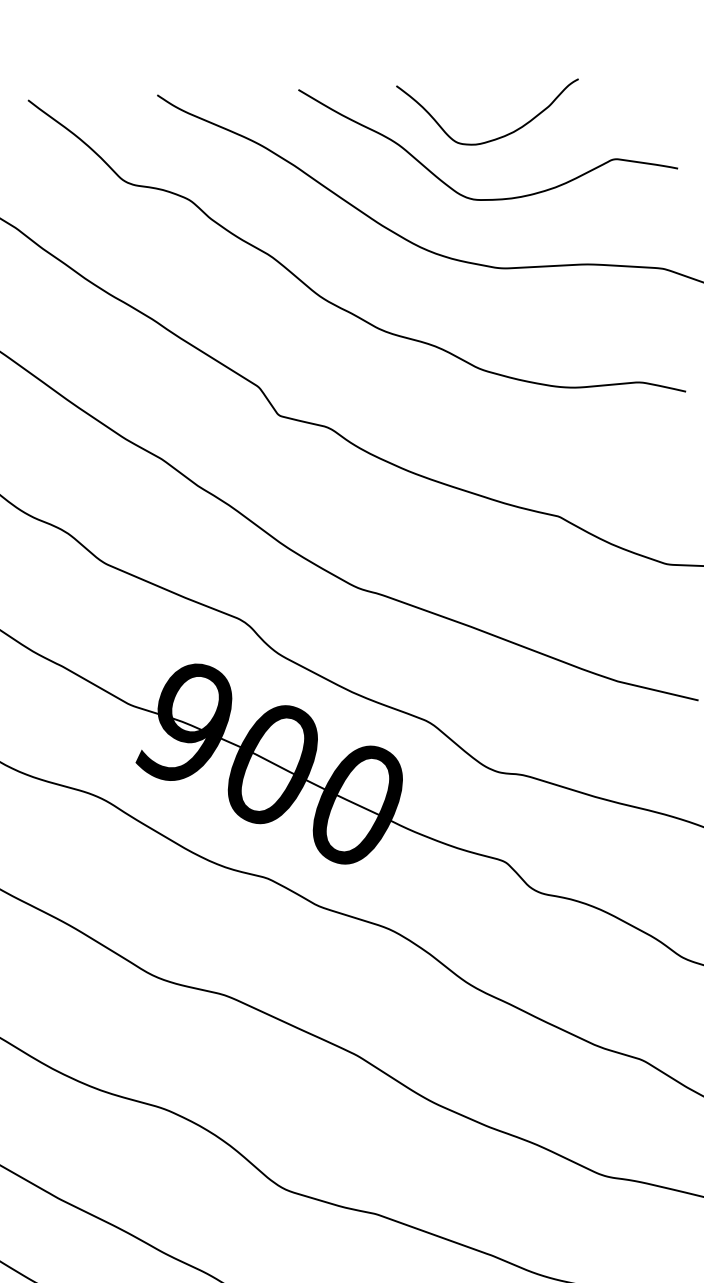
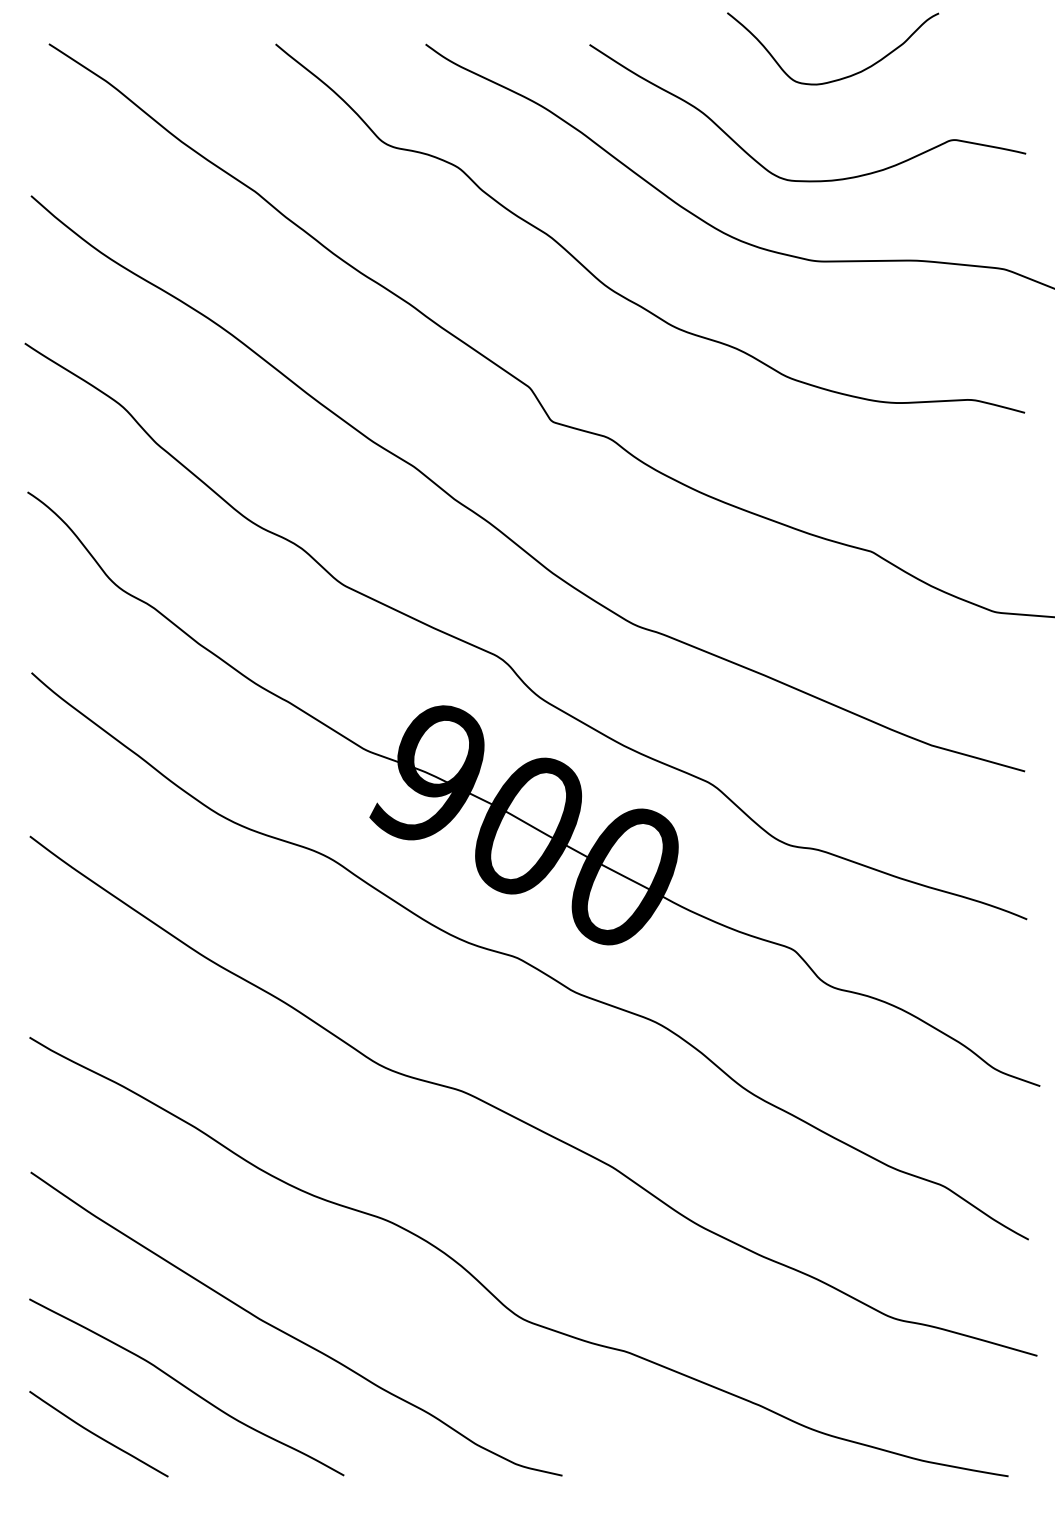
curve: (497, 137) -> (842, 77), moved

